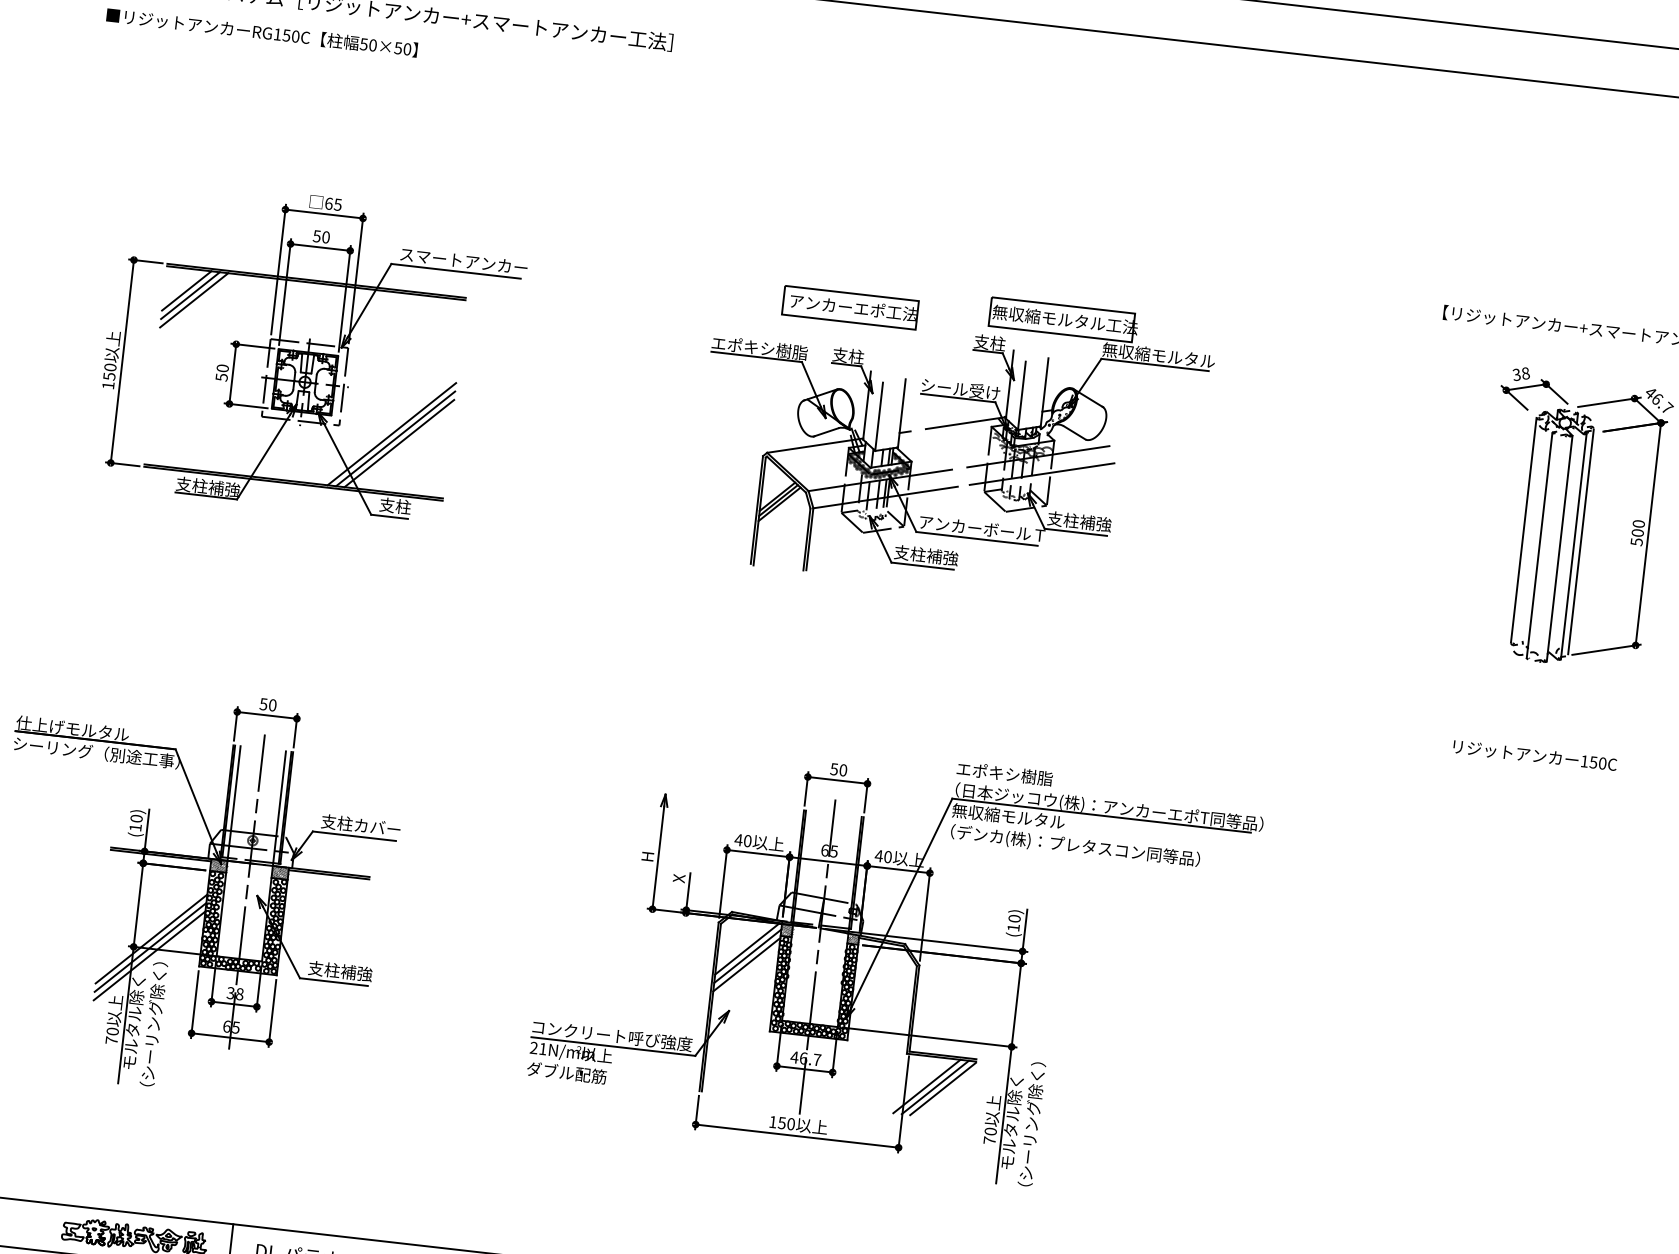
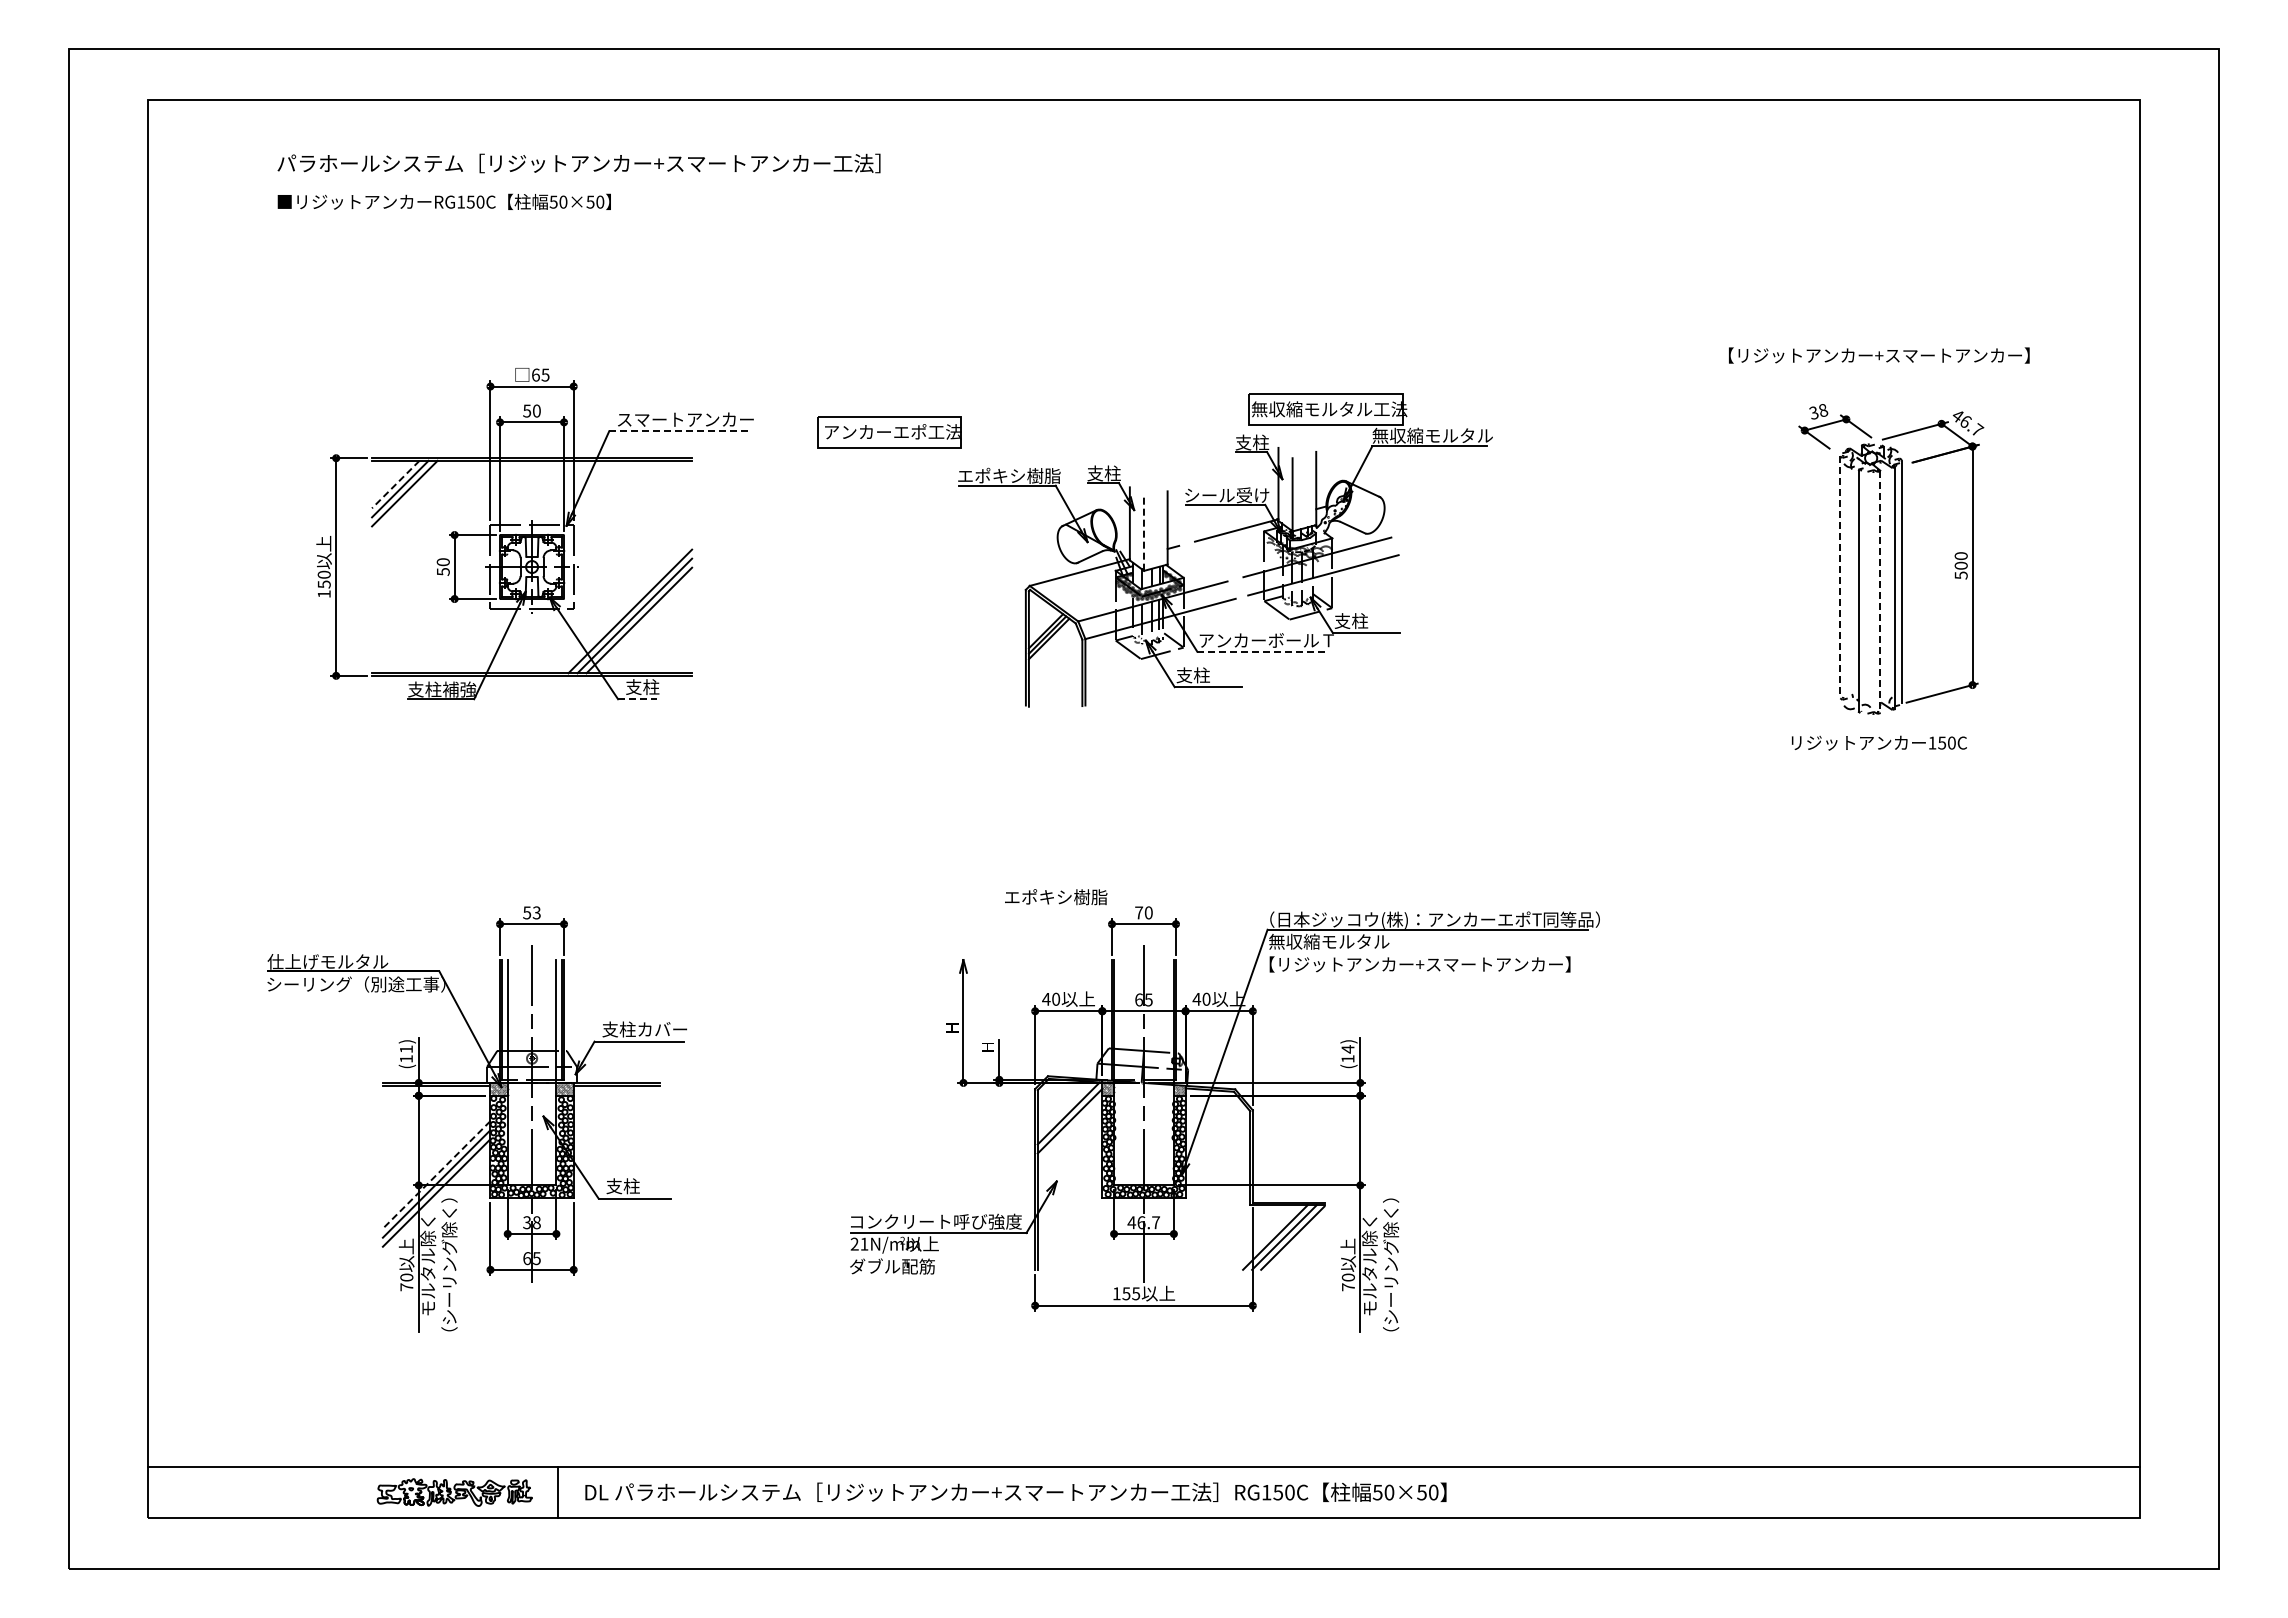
line: (456, 271) -> (679, 431), solid -> dashed
line: (186, 290) -> (395, 484), solid -> dashed
part: (850, 307) -> (889, 432), moved
line: (878, 416) -> (1143, 534), solid -> dashed
line: (389, 517) -> (637, 699), solid -> dashed
text: (1095, 523) -> (1386, 621), 支柱補強 -> 支柱
line: (1524, 530) -> (1840, 576), solid -> dashed
line: (977, 538) -> (1262, 651), solid -> dashed
line: (1559, 548) -> (1880, 591), solid -> dashed
text: (941, 557) -> (1227, 675), 支柱補強 -> 支柱
text: (272, 704) -> (536, 912), 50 -> 53
text: (1535, 755) -> (1879, 742), moved
text: (834, 768) -> (1139, 912), 50 -> 70
text: (1005, 774) -> (1056, 897), moved
text: (135, 818) -> (405, 1049), (10) -> (11)
text: (1090, 848) -> (1419, 965), （デンカ(株)：プレタスコン同等品） -> 【リジットアンカー+スマートアンカー】
text: (678, 877) -> (987, 1046), X -> H
text: (1014, 918) -> (1347, 1049), (10) -> (14)
line: (151, 939) -> (436, 1175), solid -> dashed
line: (746, 963) -> (1069, 1129), removed
text: (356, 973) -> (657, 1186), 支柱補強 -> 支柱
text: (791, 1123) -> (1136, 1293), 150 -> 155

